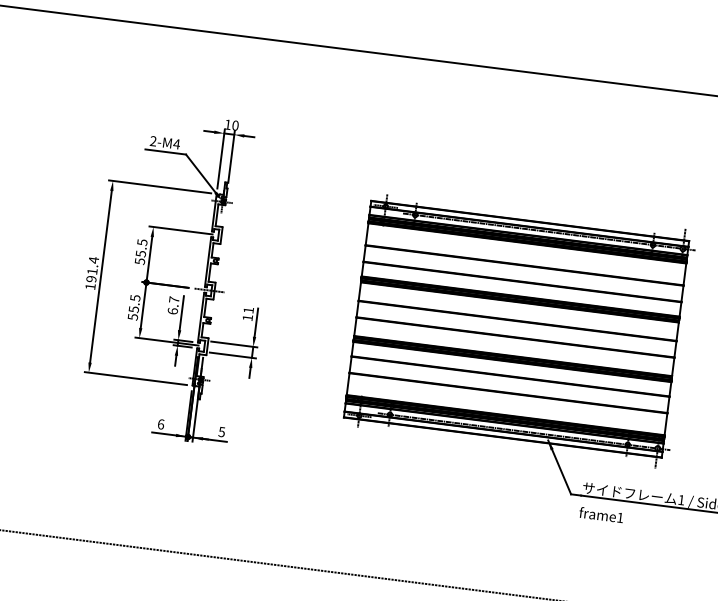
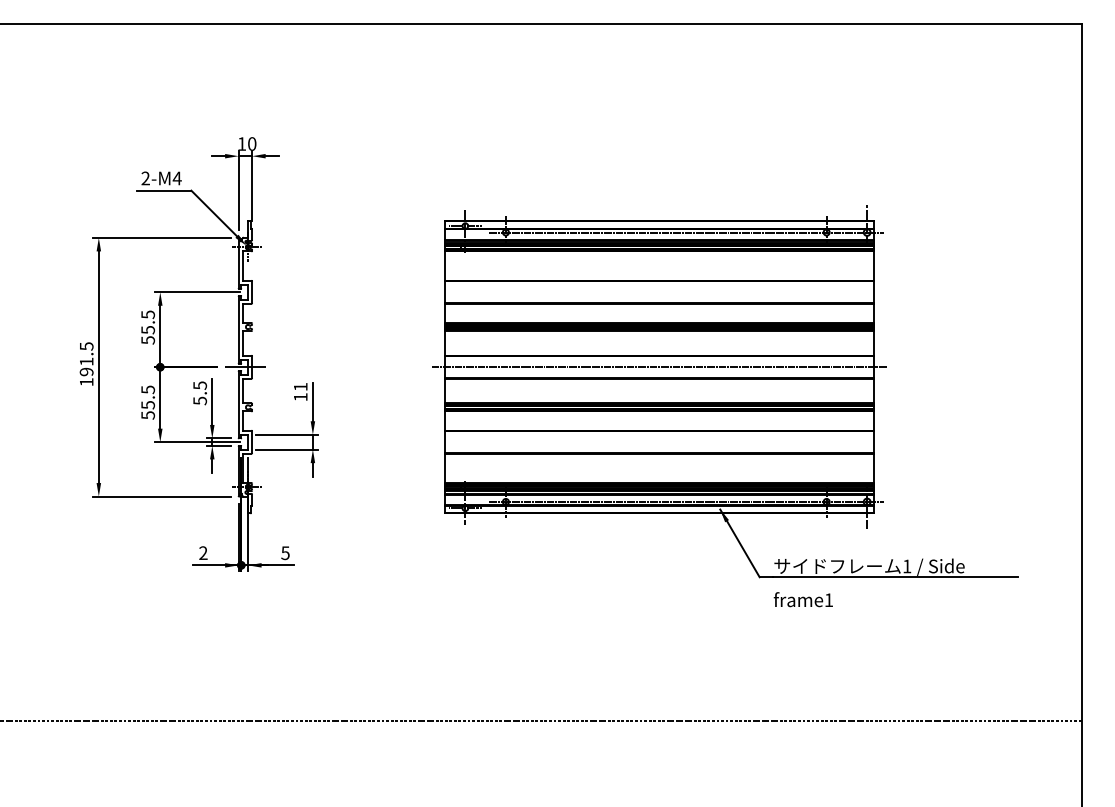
text: (93, 260) -> (86, 346), 191.4 -> 191.5
text: (173, 305) -> (200, 393), 6.7 -> 5.5
line: (516, 329) -> (659, 367), added
text: (161, 424) -> (203, 553), 6 -> 2

